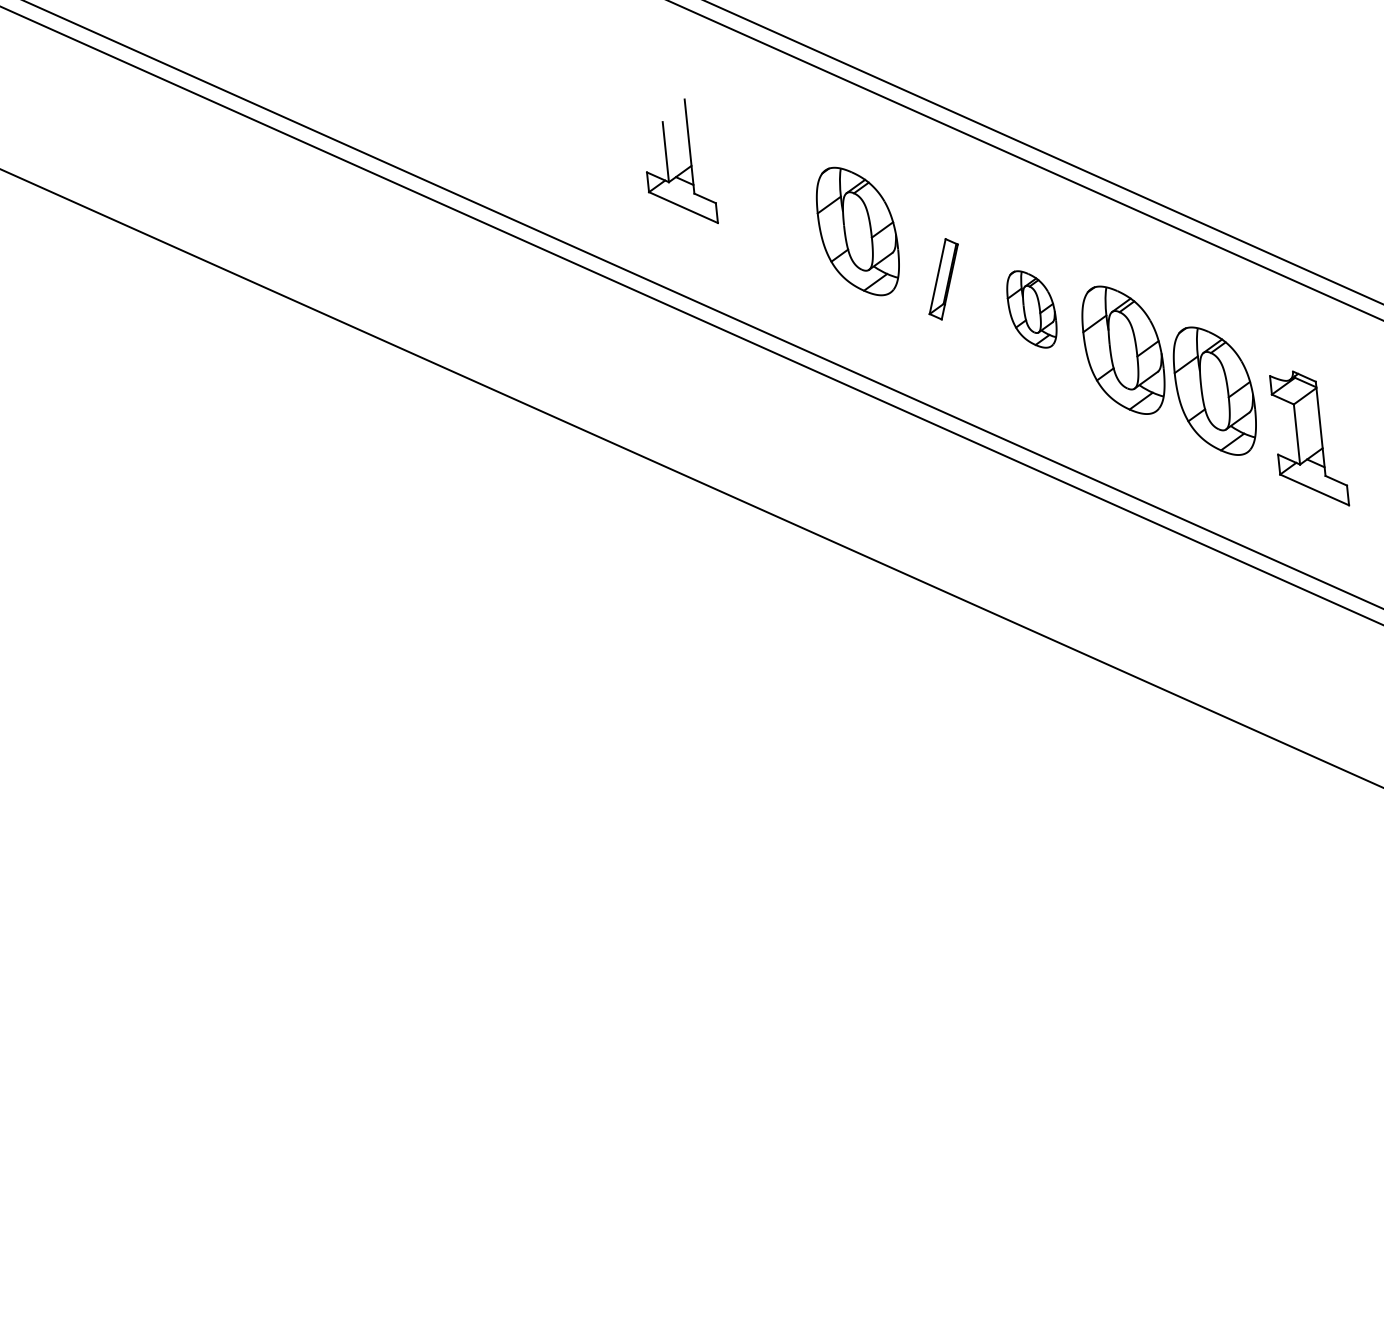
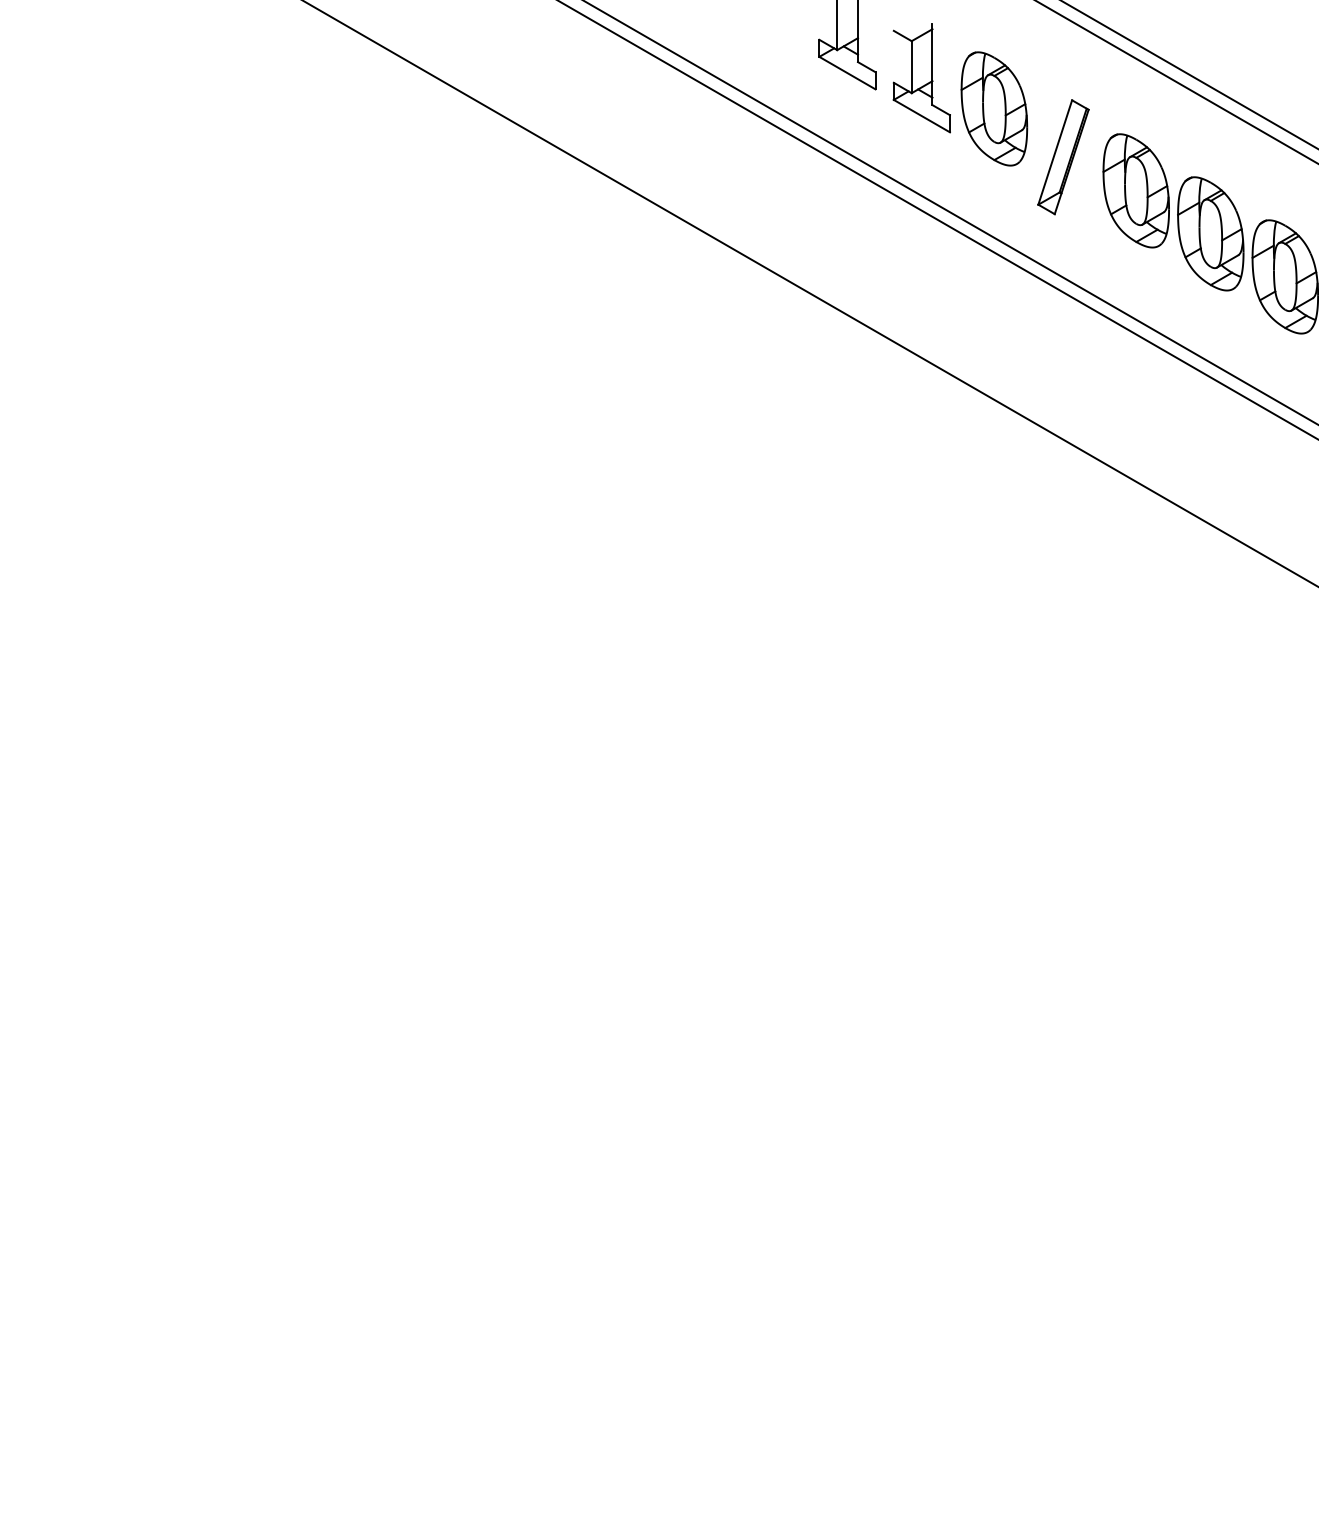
part: (769, 204) -> (921, 78), added
part: (943, 279) -> (1063, 157), size x1.67
part: (1031, 309) -> (1135, 190), size x1.67

